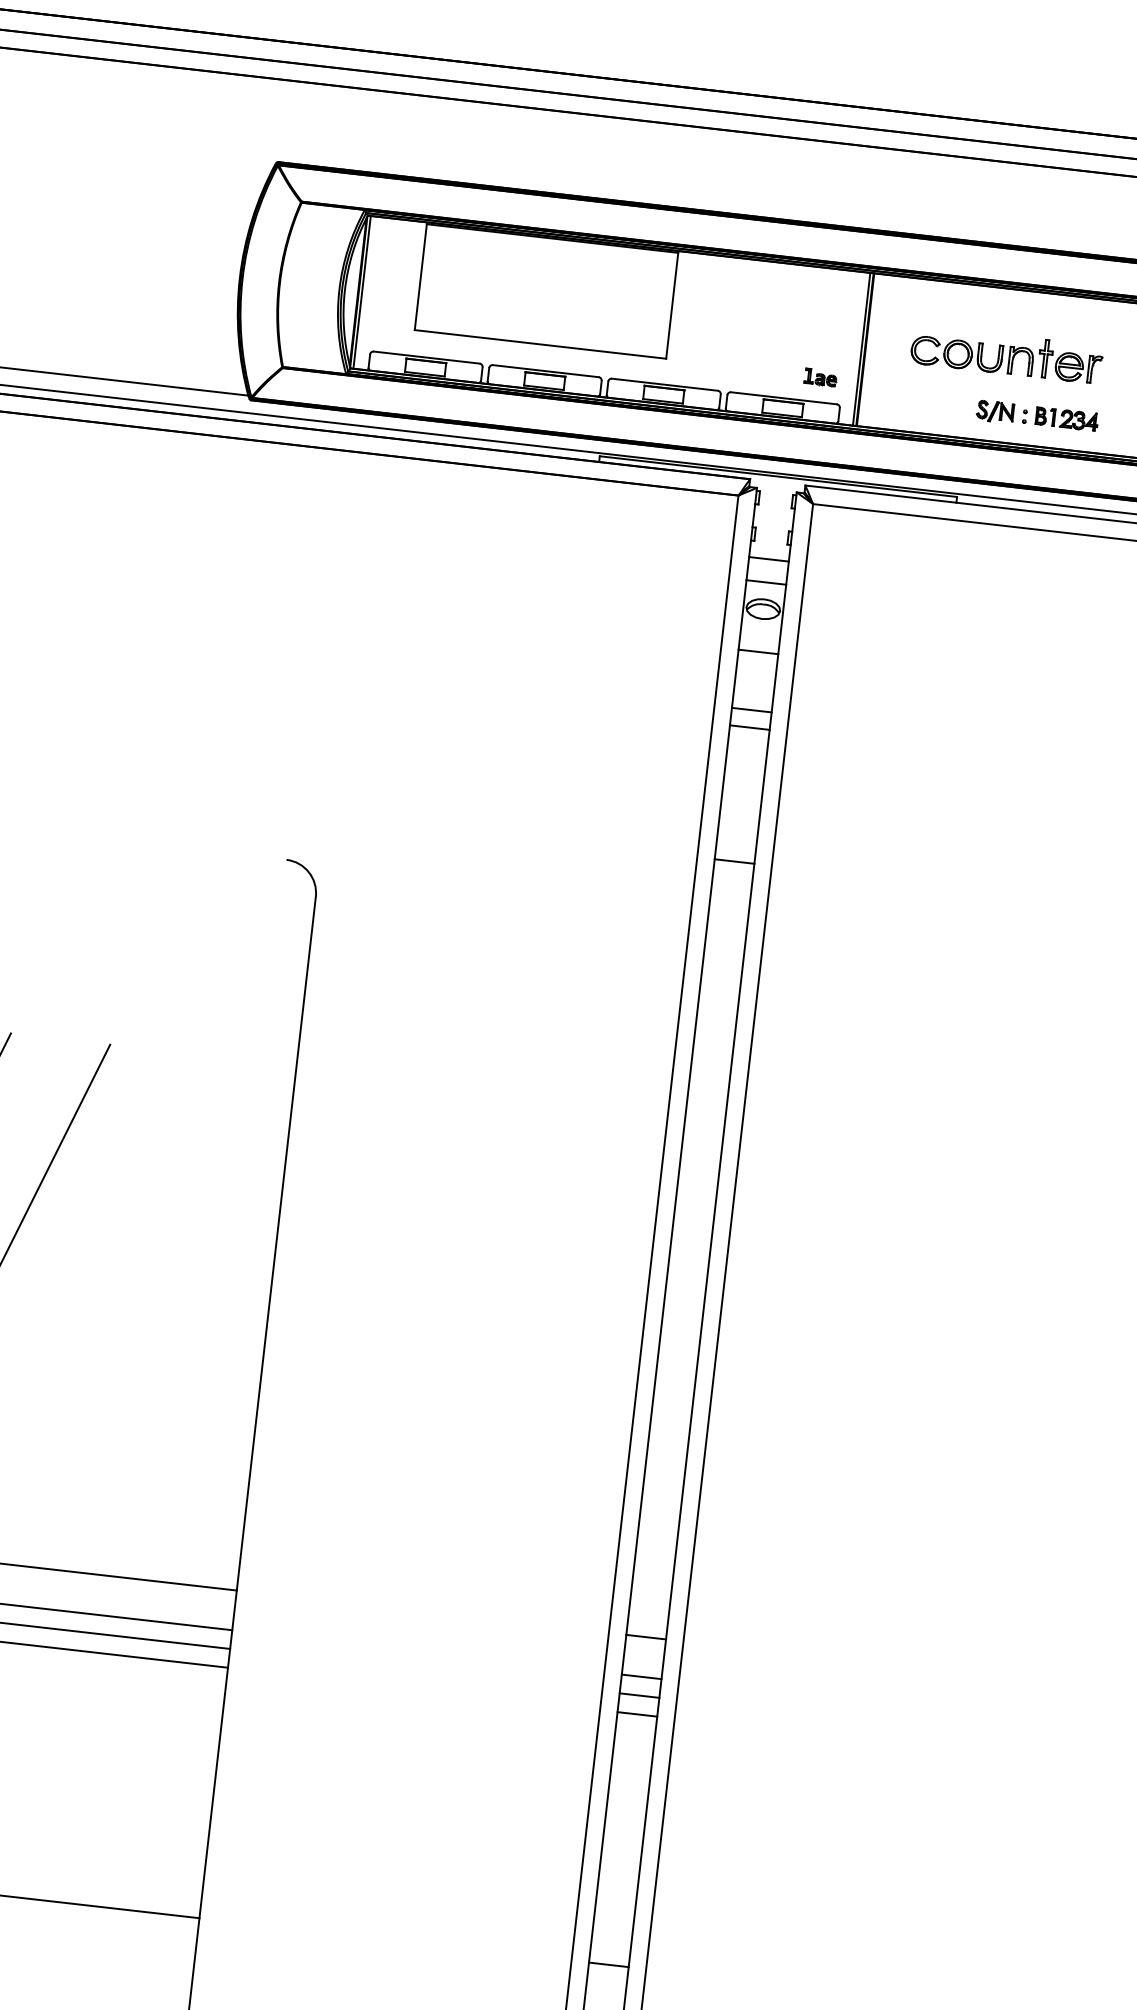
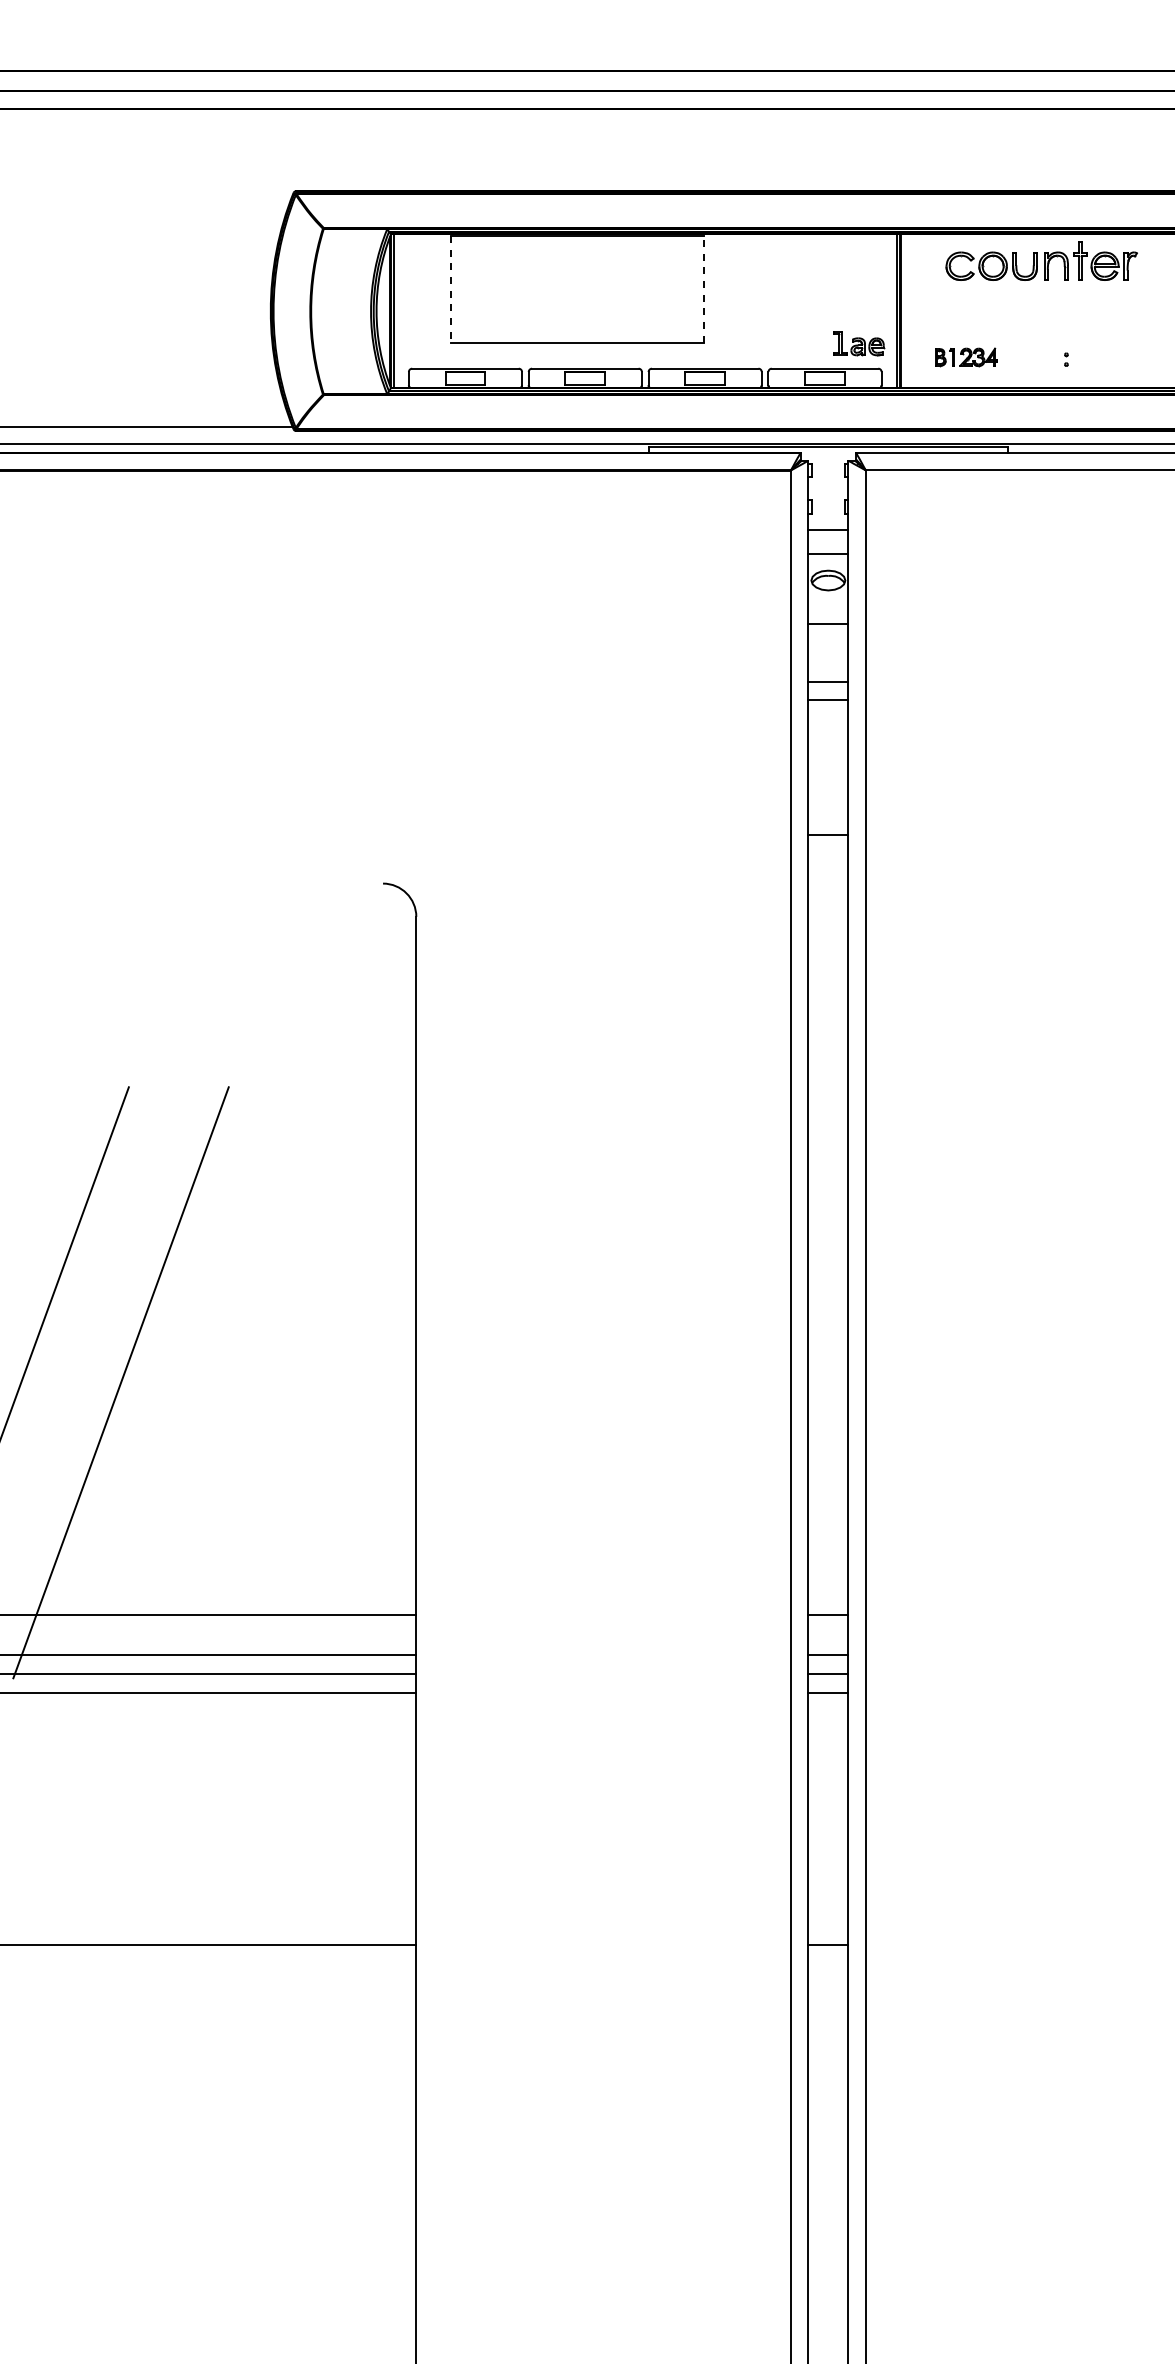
line: (420, 277) -> (450, 289), solid -> dashed
line: (672, 304) -> (703, 288), solid -> dashed
part: (1006, 354) -> (1041, 260), moved
part: (820, 378) -> (859, 344), size x1.6
part: (995, 412) -> (1036, 358), removed
part: (1066, 419) -> (966, 357), moved

